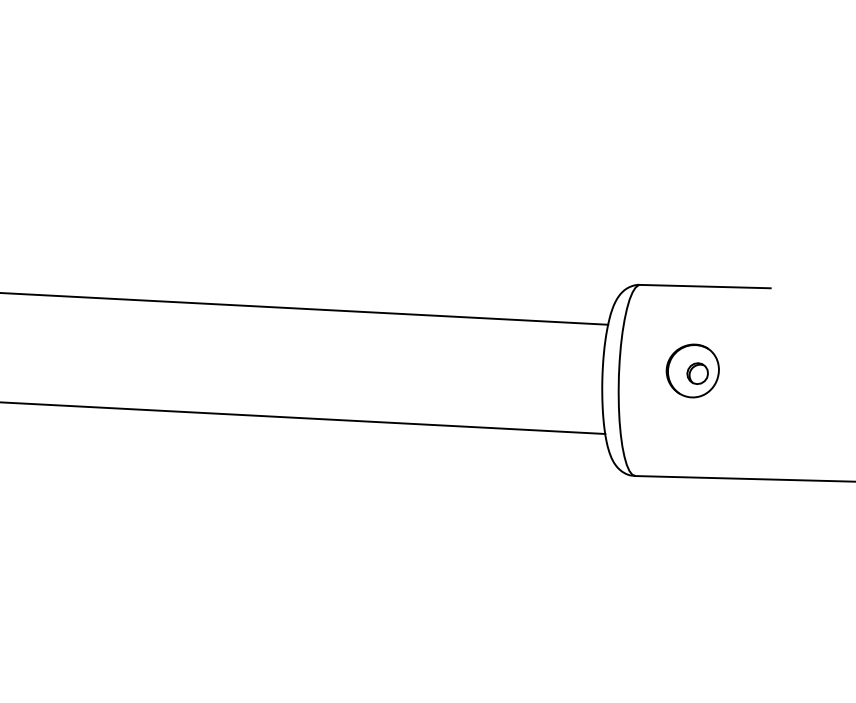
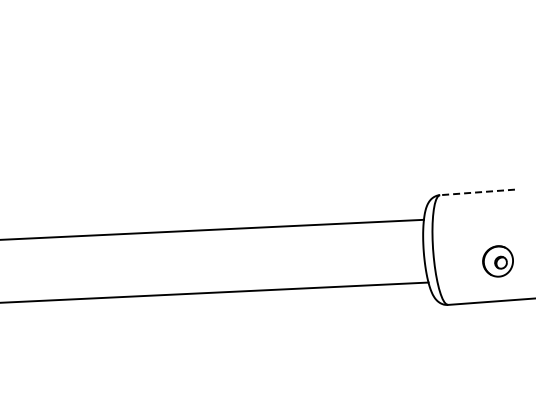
line: (705, 286) -> (477, 192), solid -> dashed
part: (691, 370) -> (497, 261), moved

